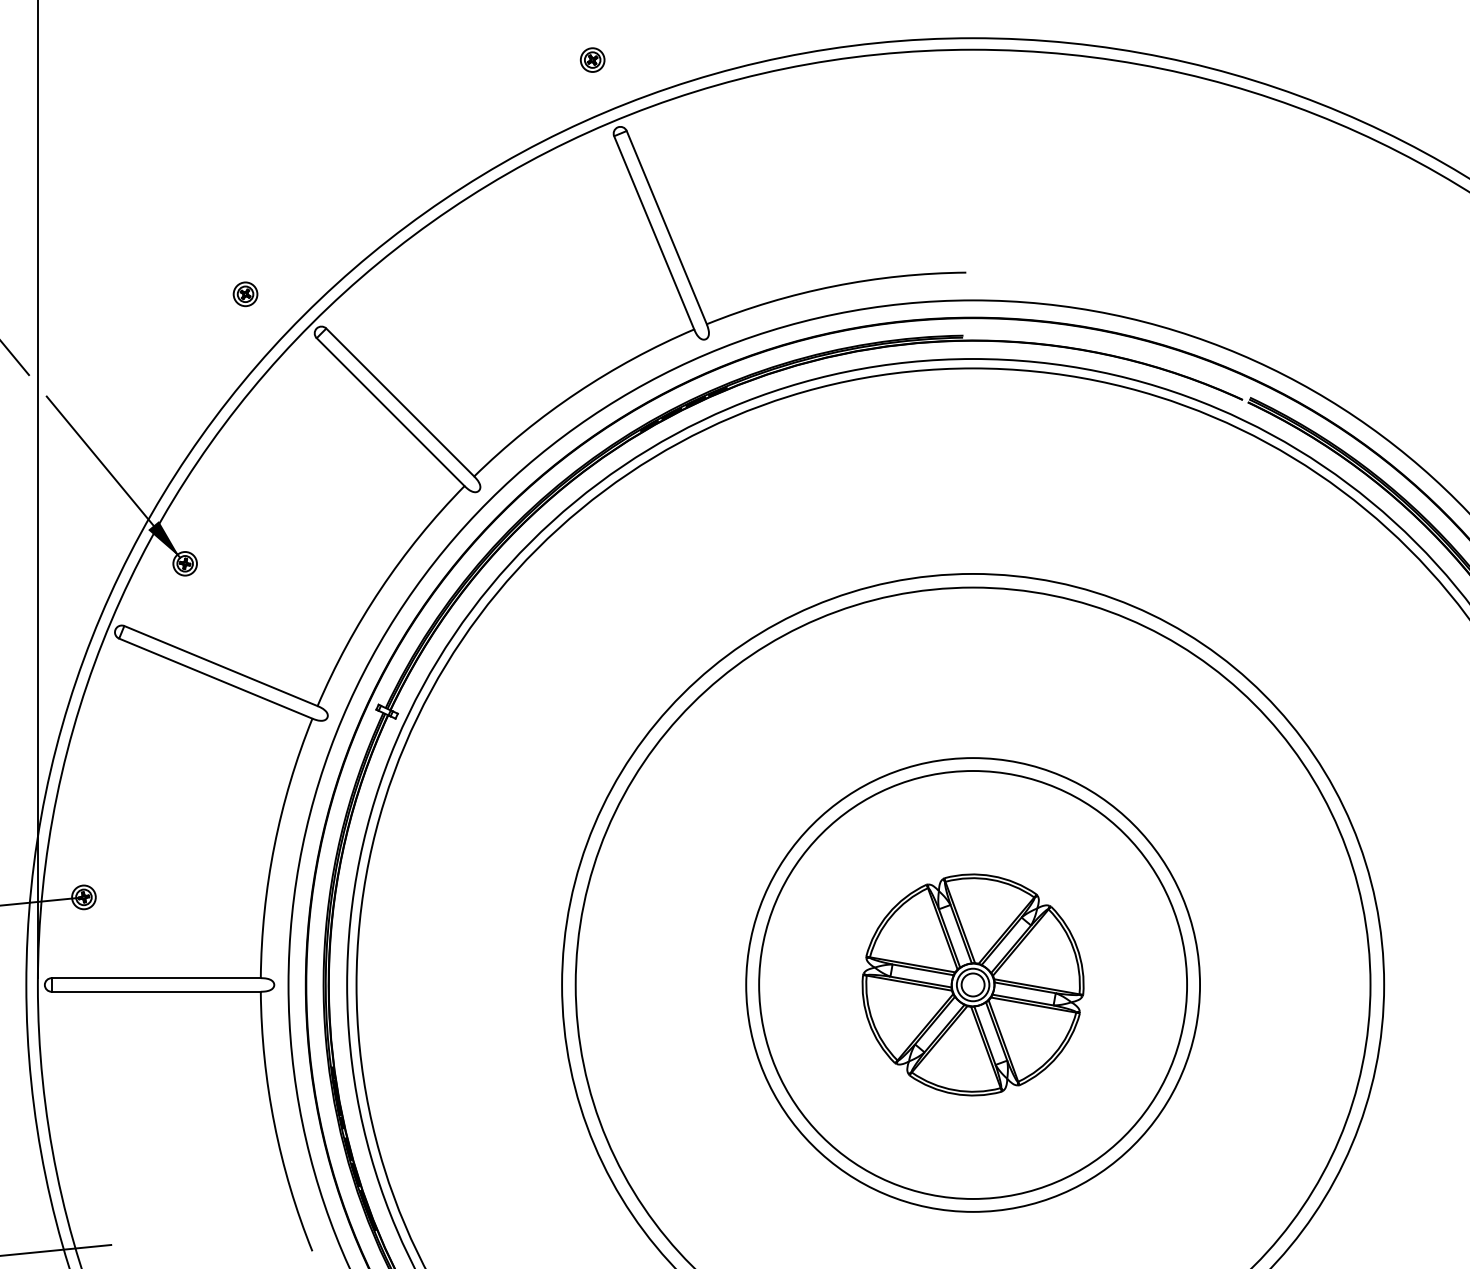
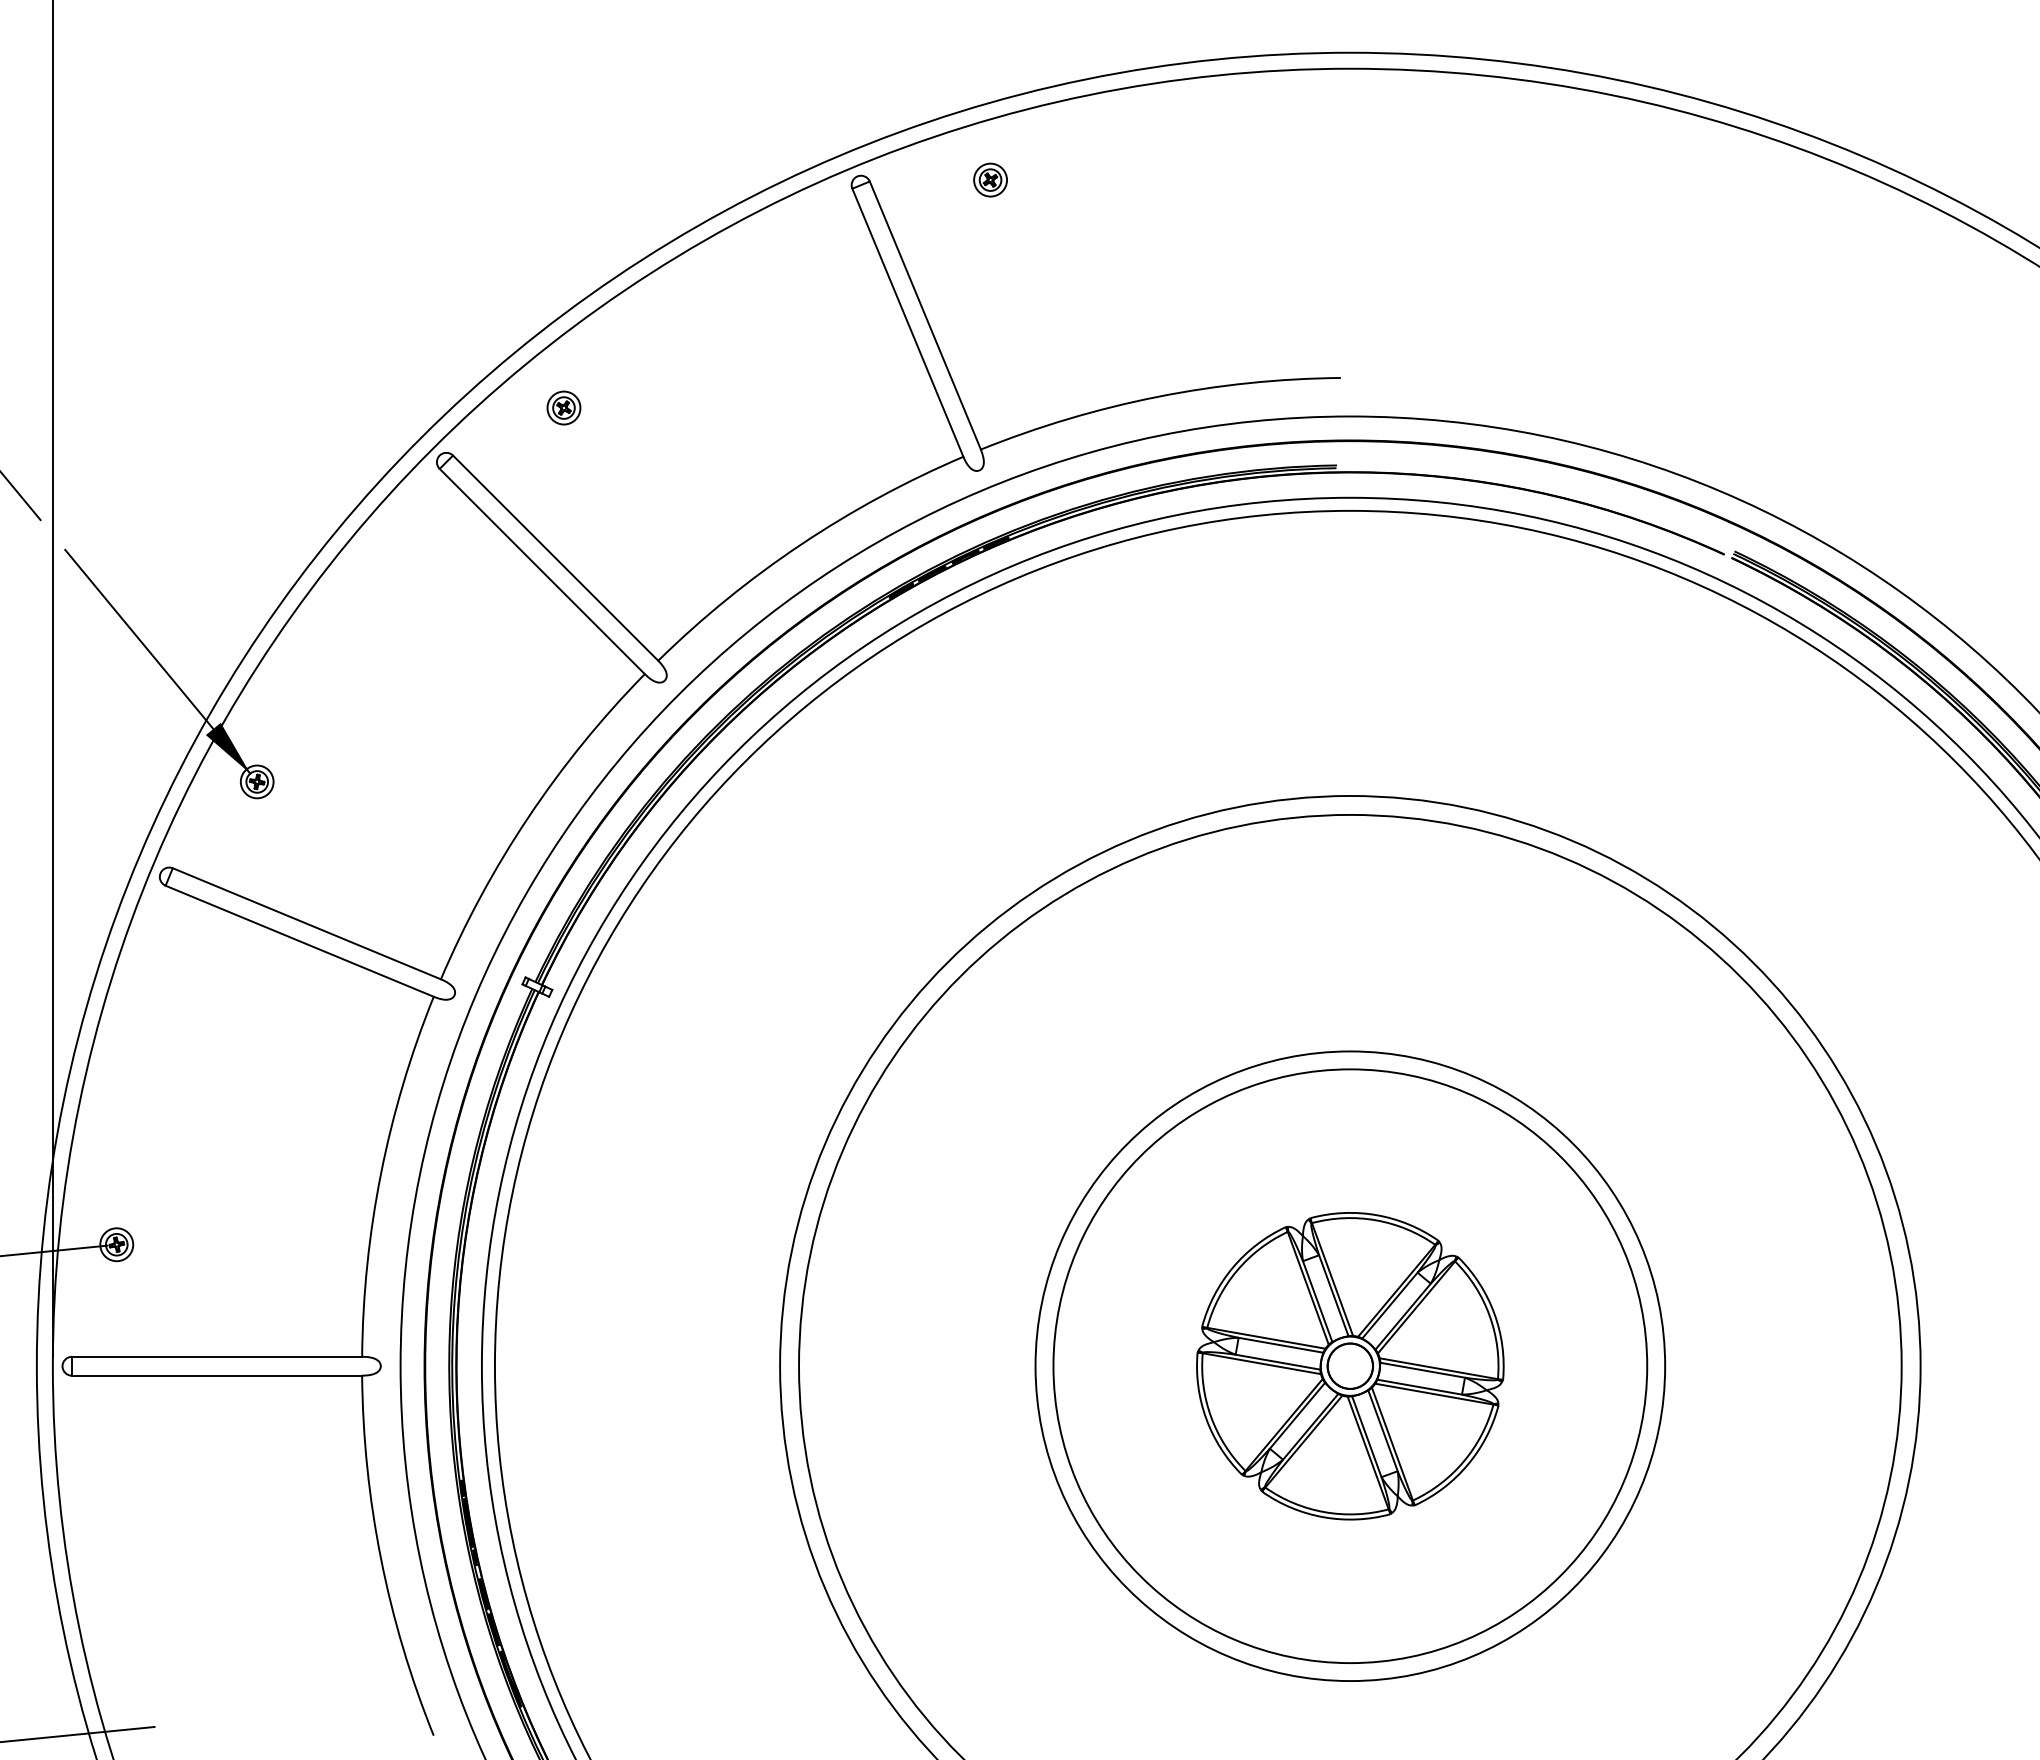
part: (592, 59) -> (990, 179), moved
part: (245, 293) -> (563, 407), moved
circle: (973, 985) -> (1350, 1366), size x1.43

